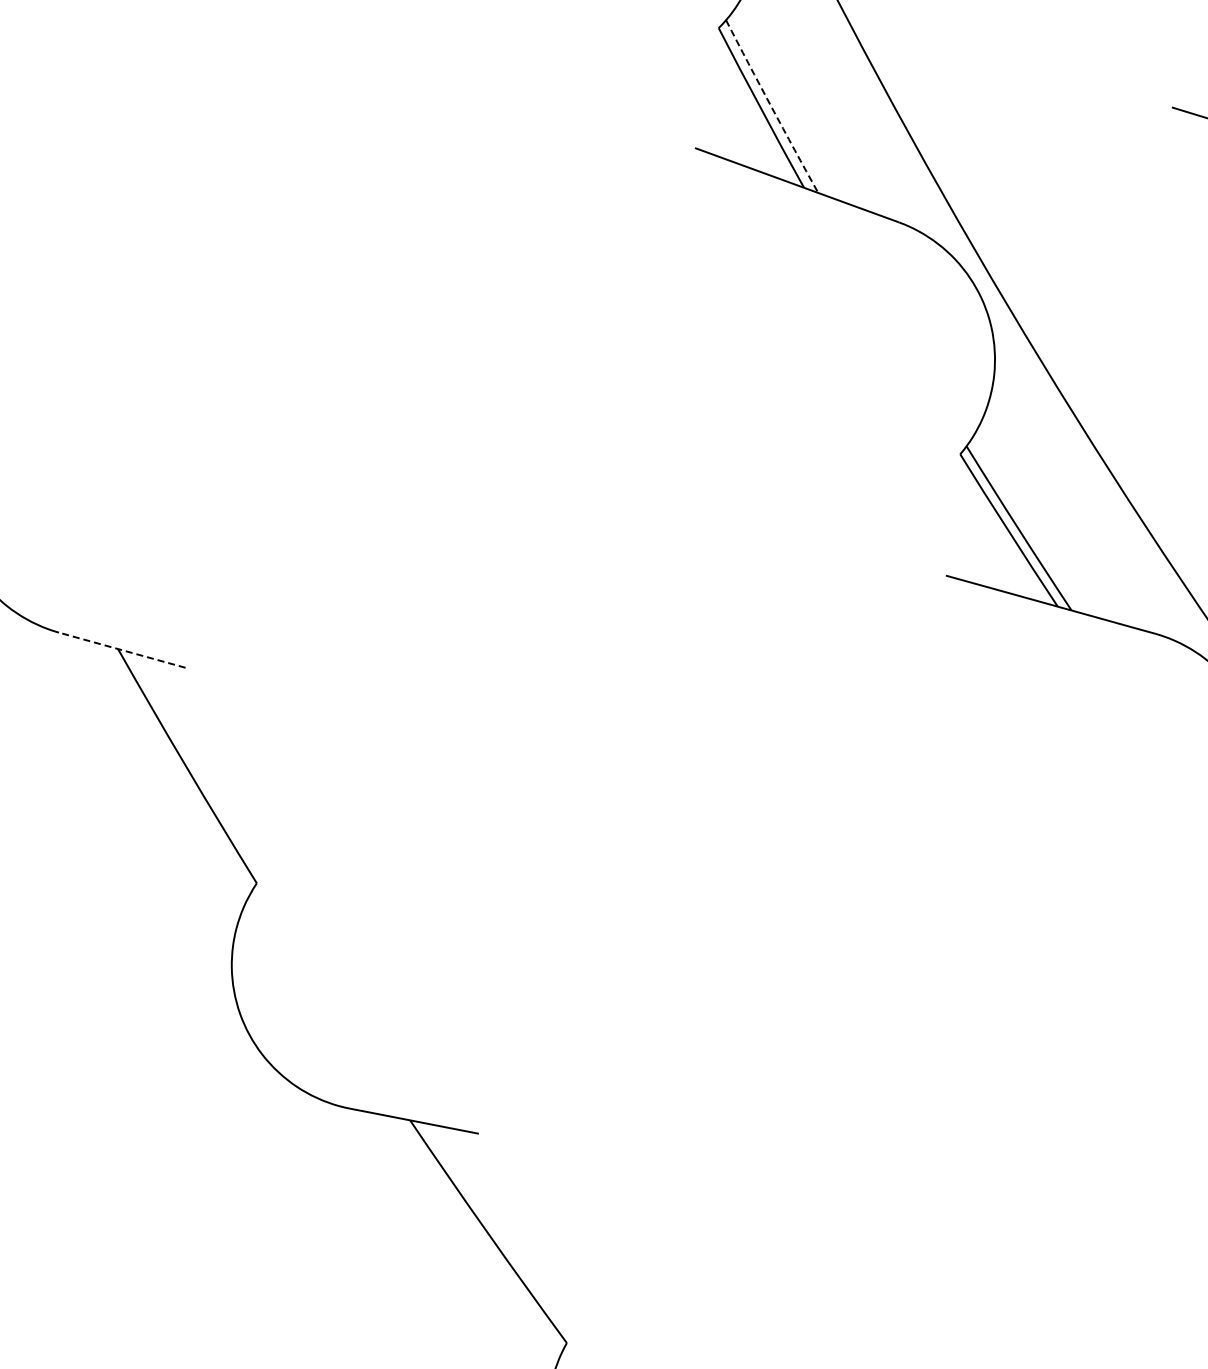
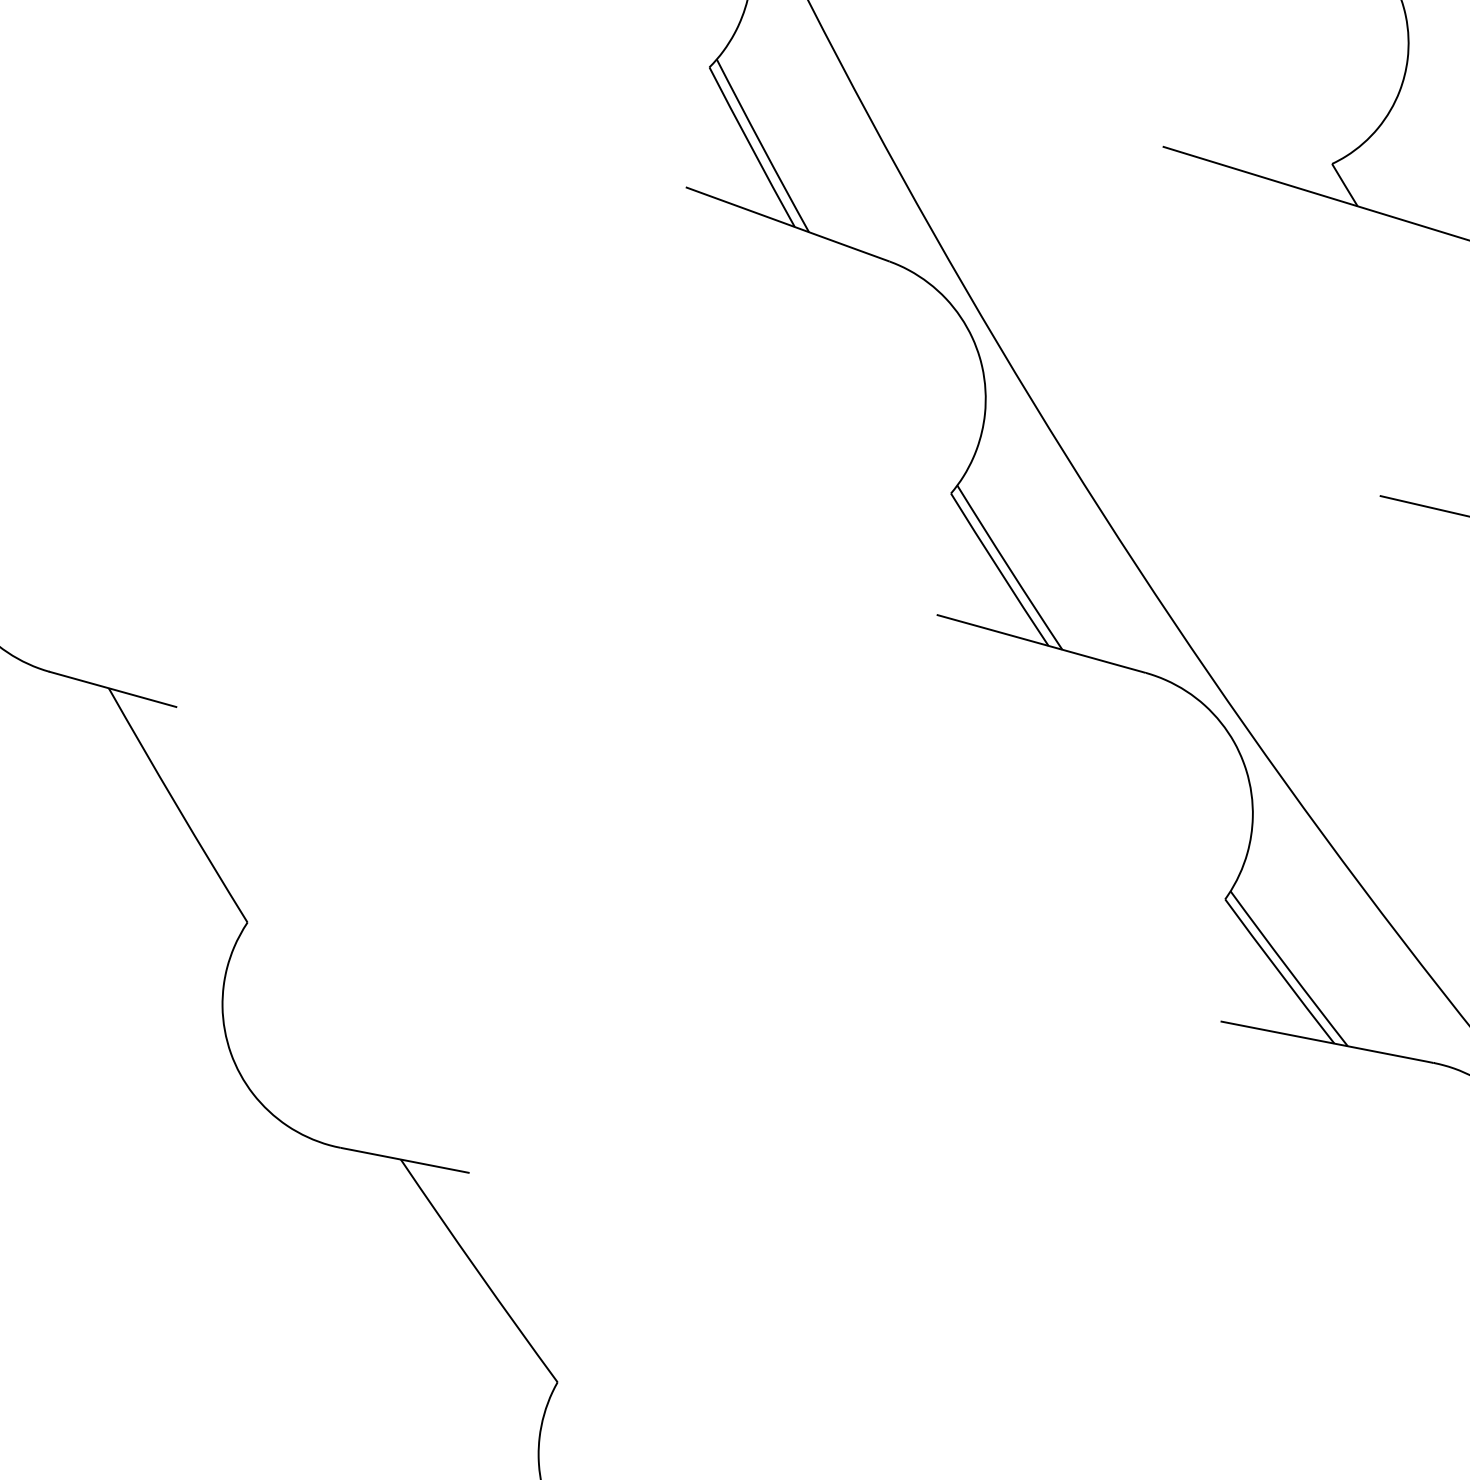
arc: (771, 107) -> (762, 146), dashed -> solid
line: (122, 650) -> (113, 689), dashed -> solid

